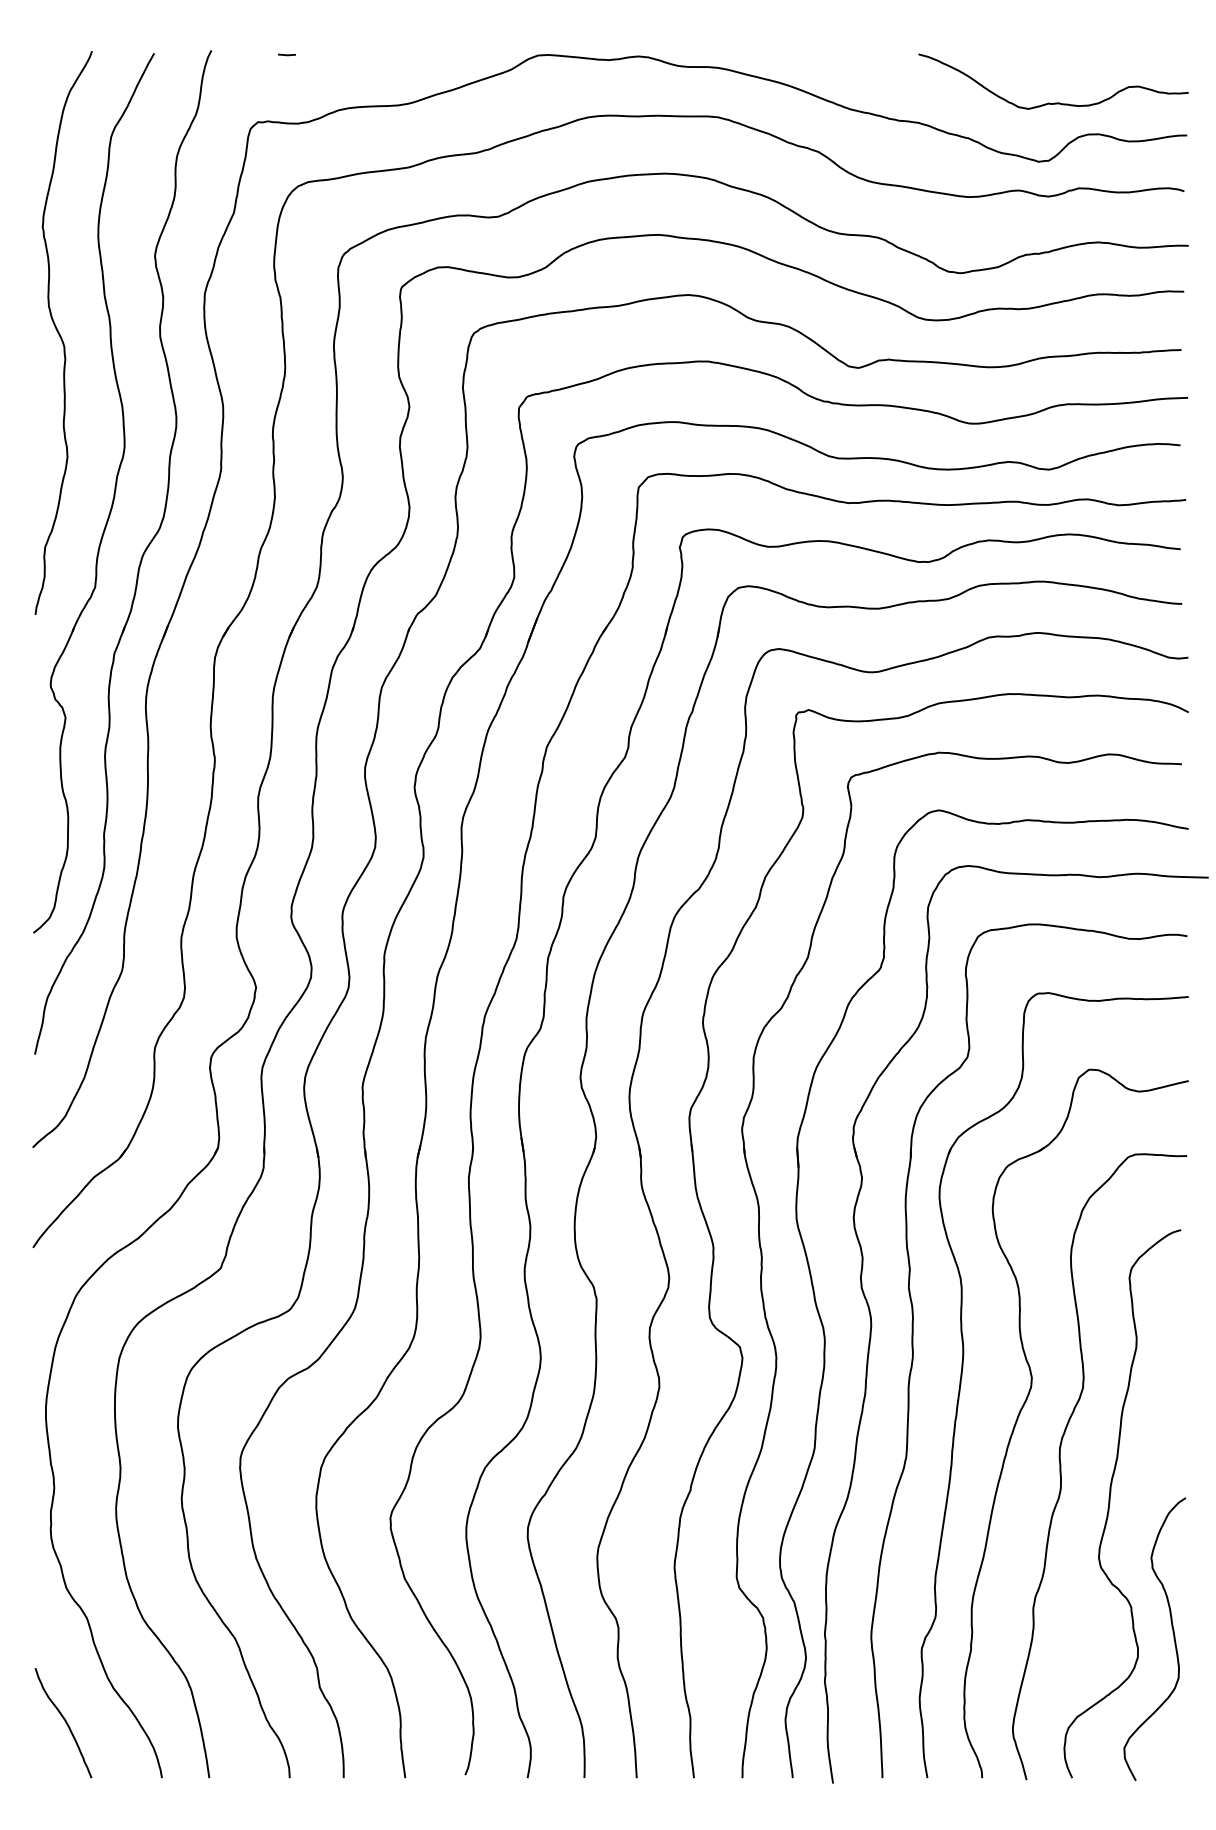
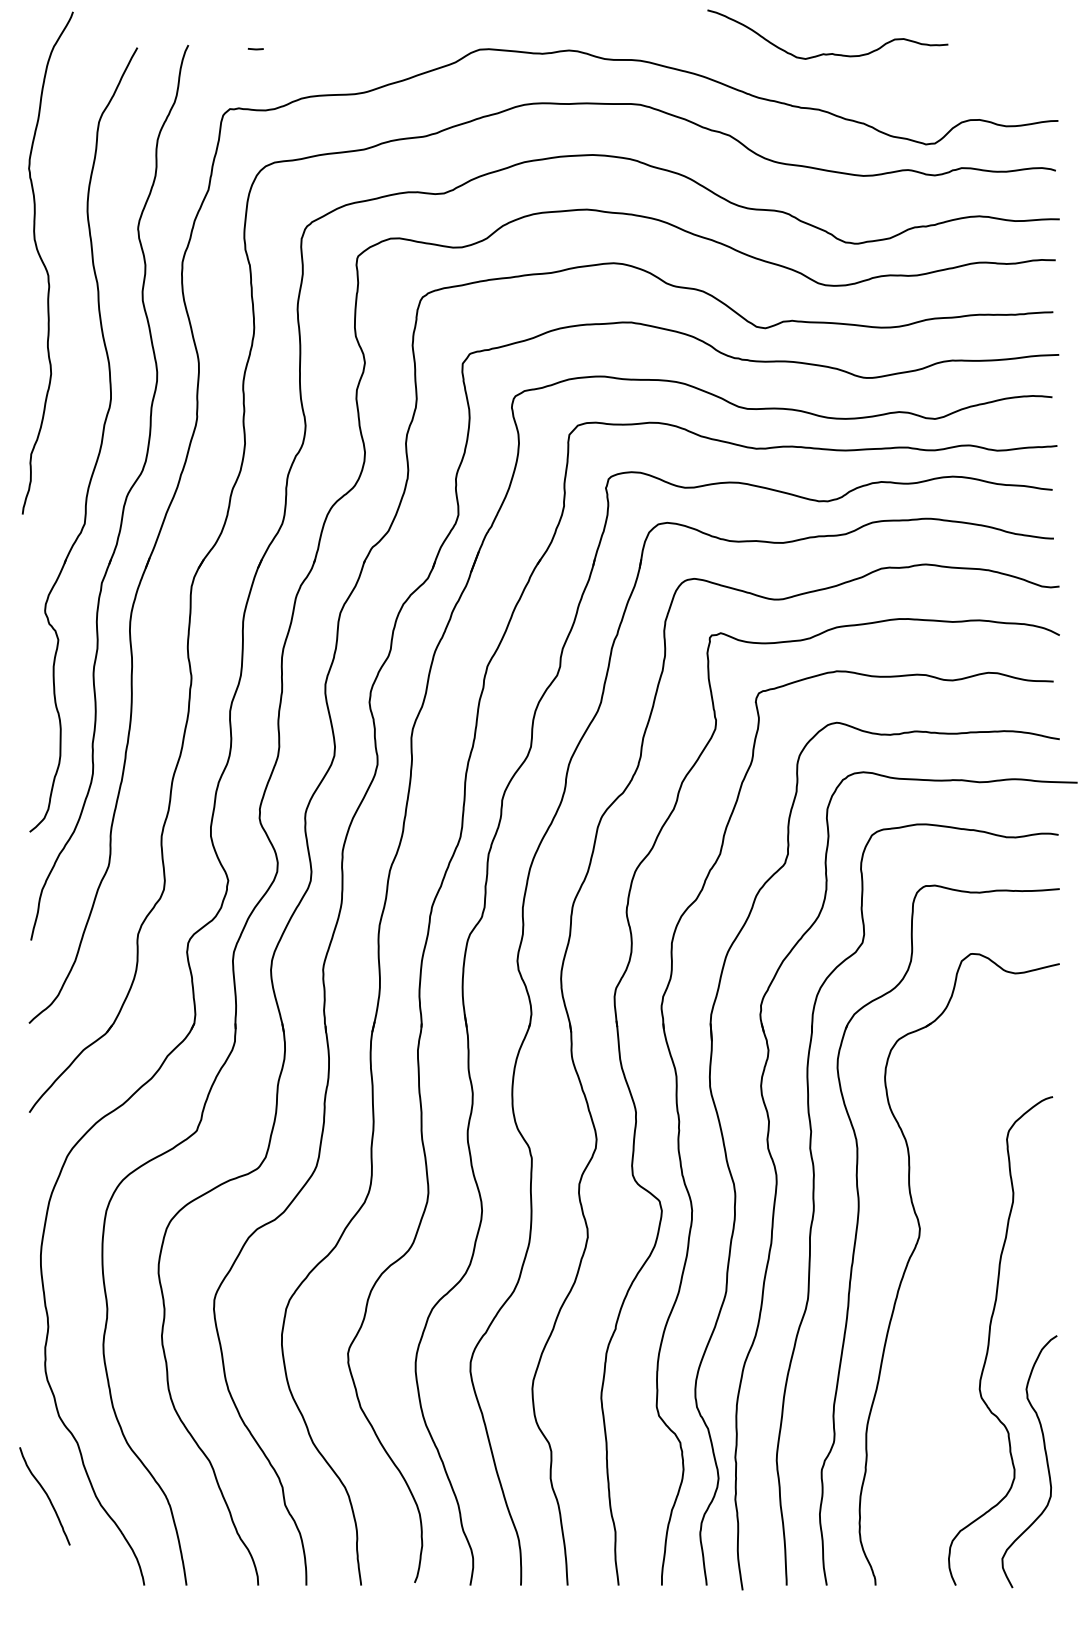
curve: (1054, 102) -> (828, 53), moved
curve: (60, 334) -> (44, 264), moved
curve: (1061, 1466) -> (946, 1307), removed
curve: (64, 1721) -> (45, 1494), moved

